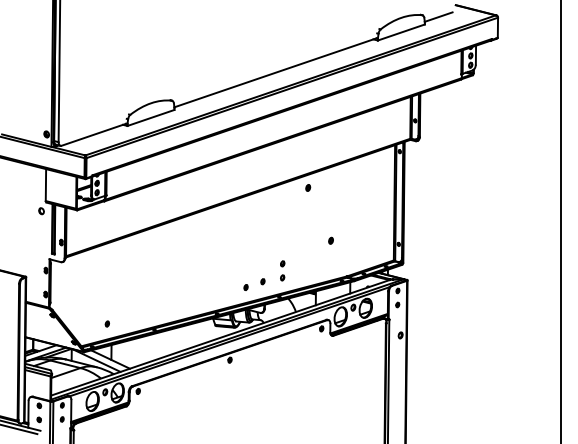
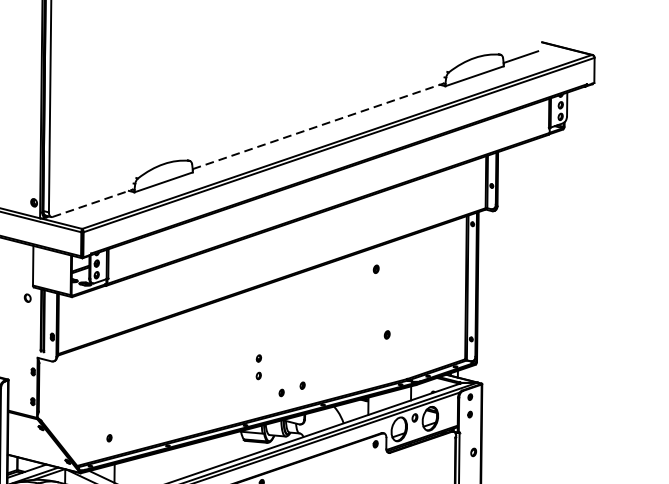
line: (275, 72) -> (318, 125), solid -> dashed
line: (94, 134) -> (93, 202), solid -> dashed
part: (308, 187) -> (376, 268), moved
part: (282, 270) -> (258, 366), moved

